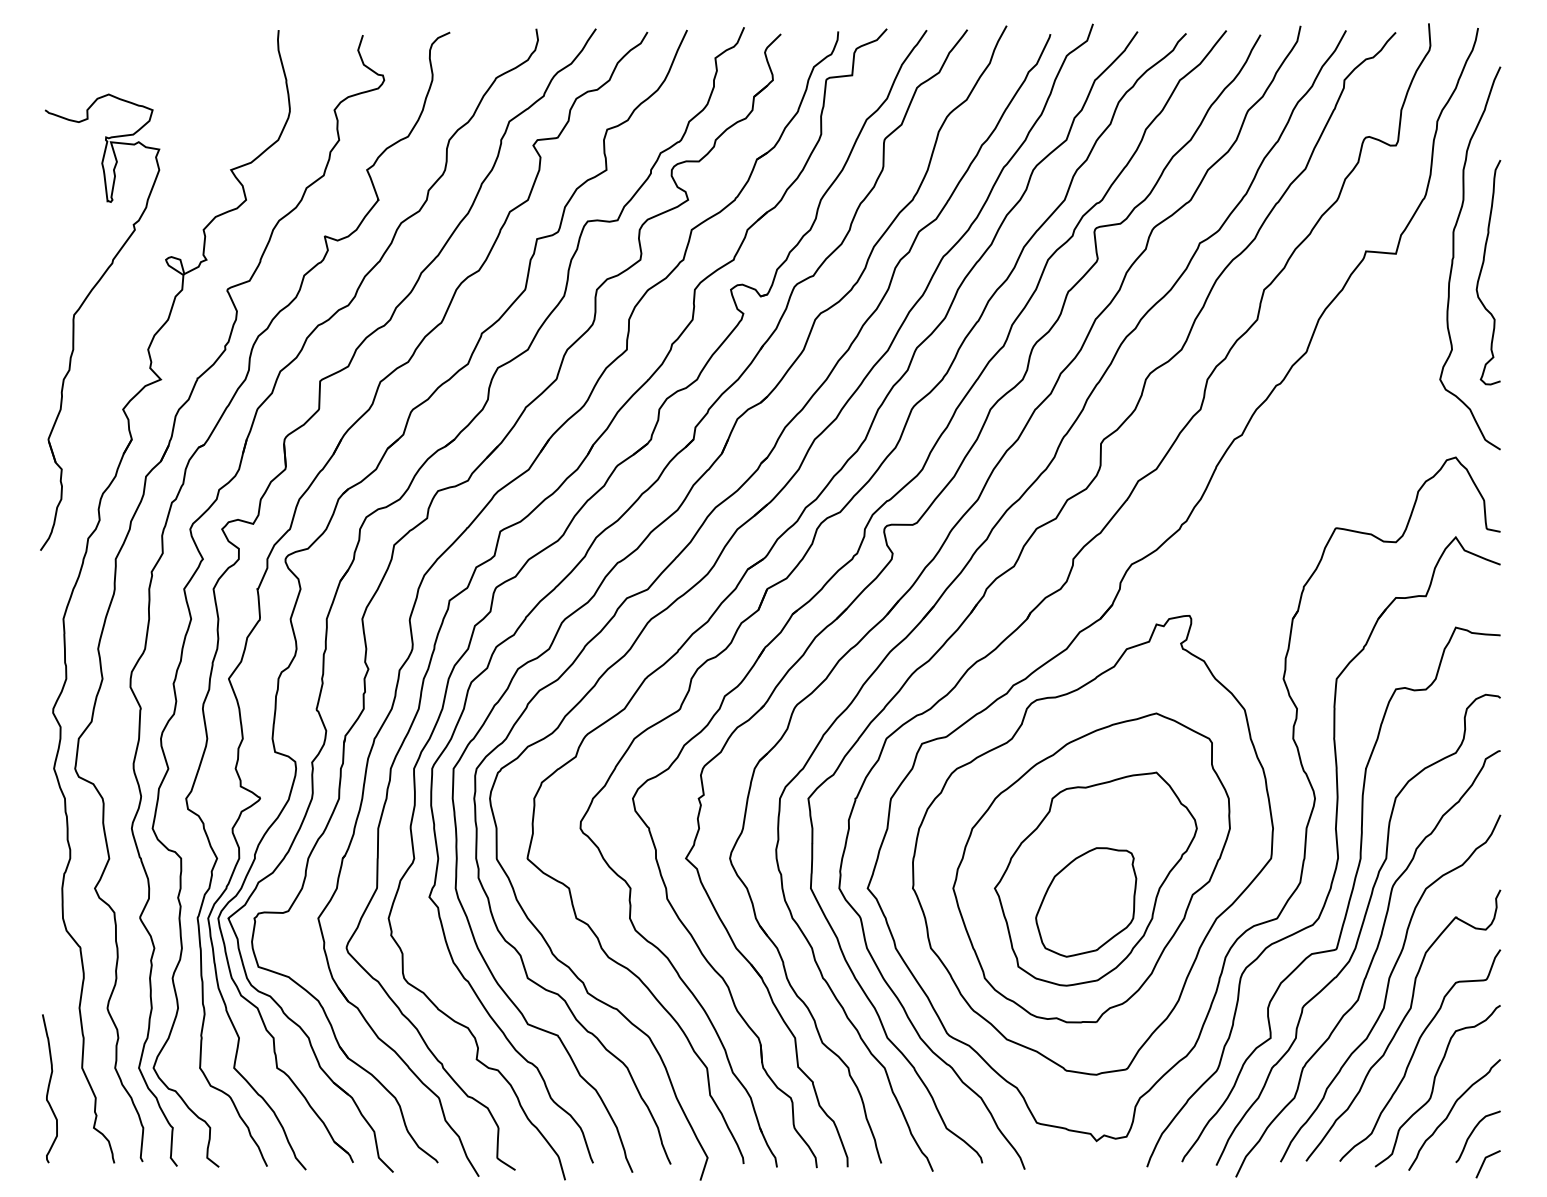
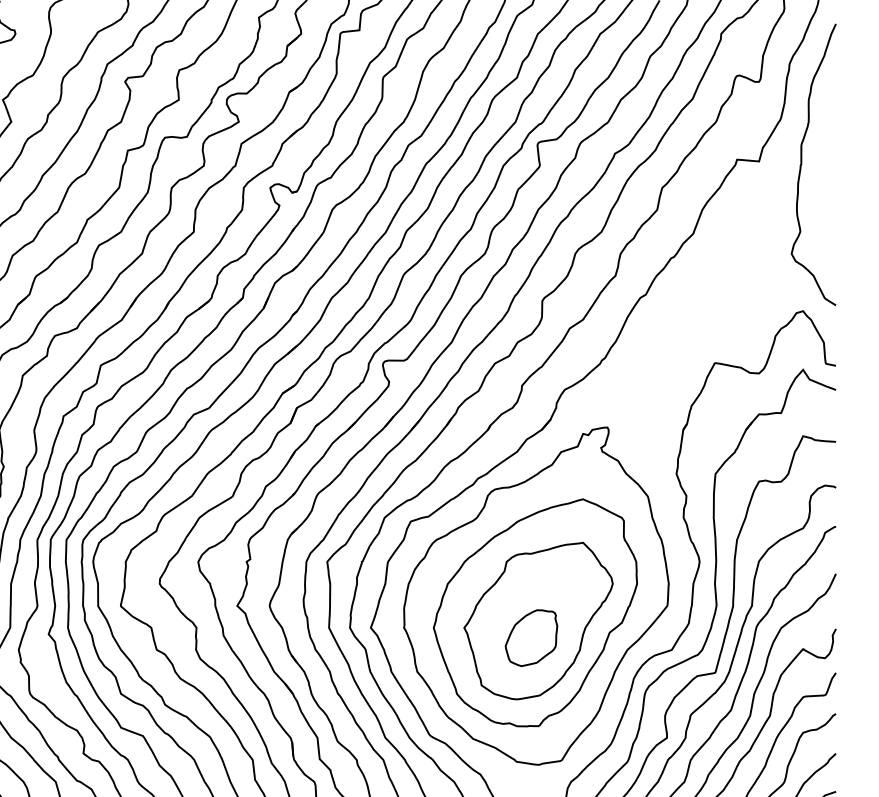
curve: (1482, 269) -> (822, 172), removed
part: (1086, 902) -> (531, 638), size x0.7

